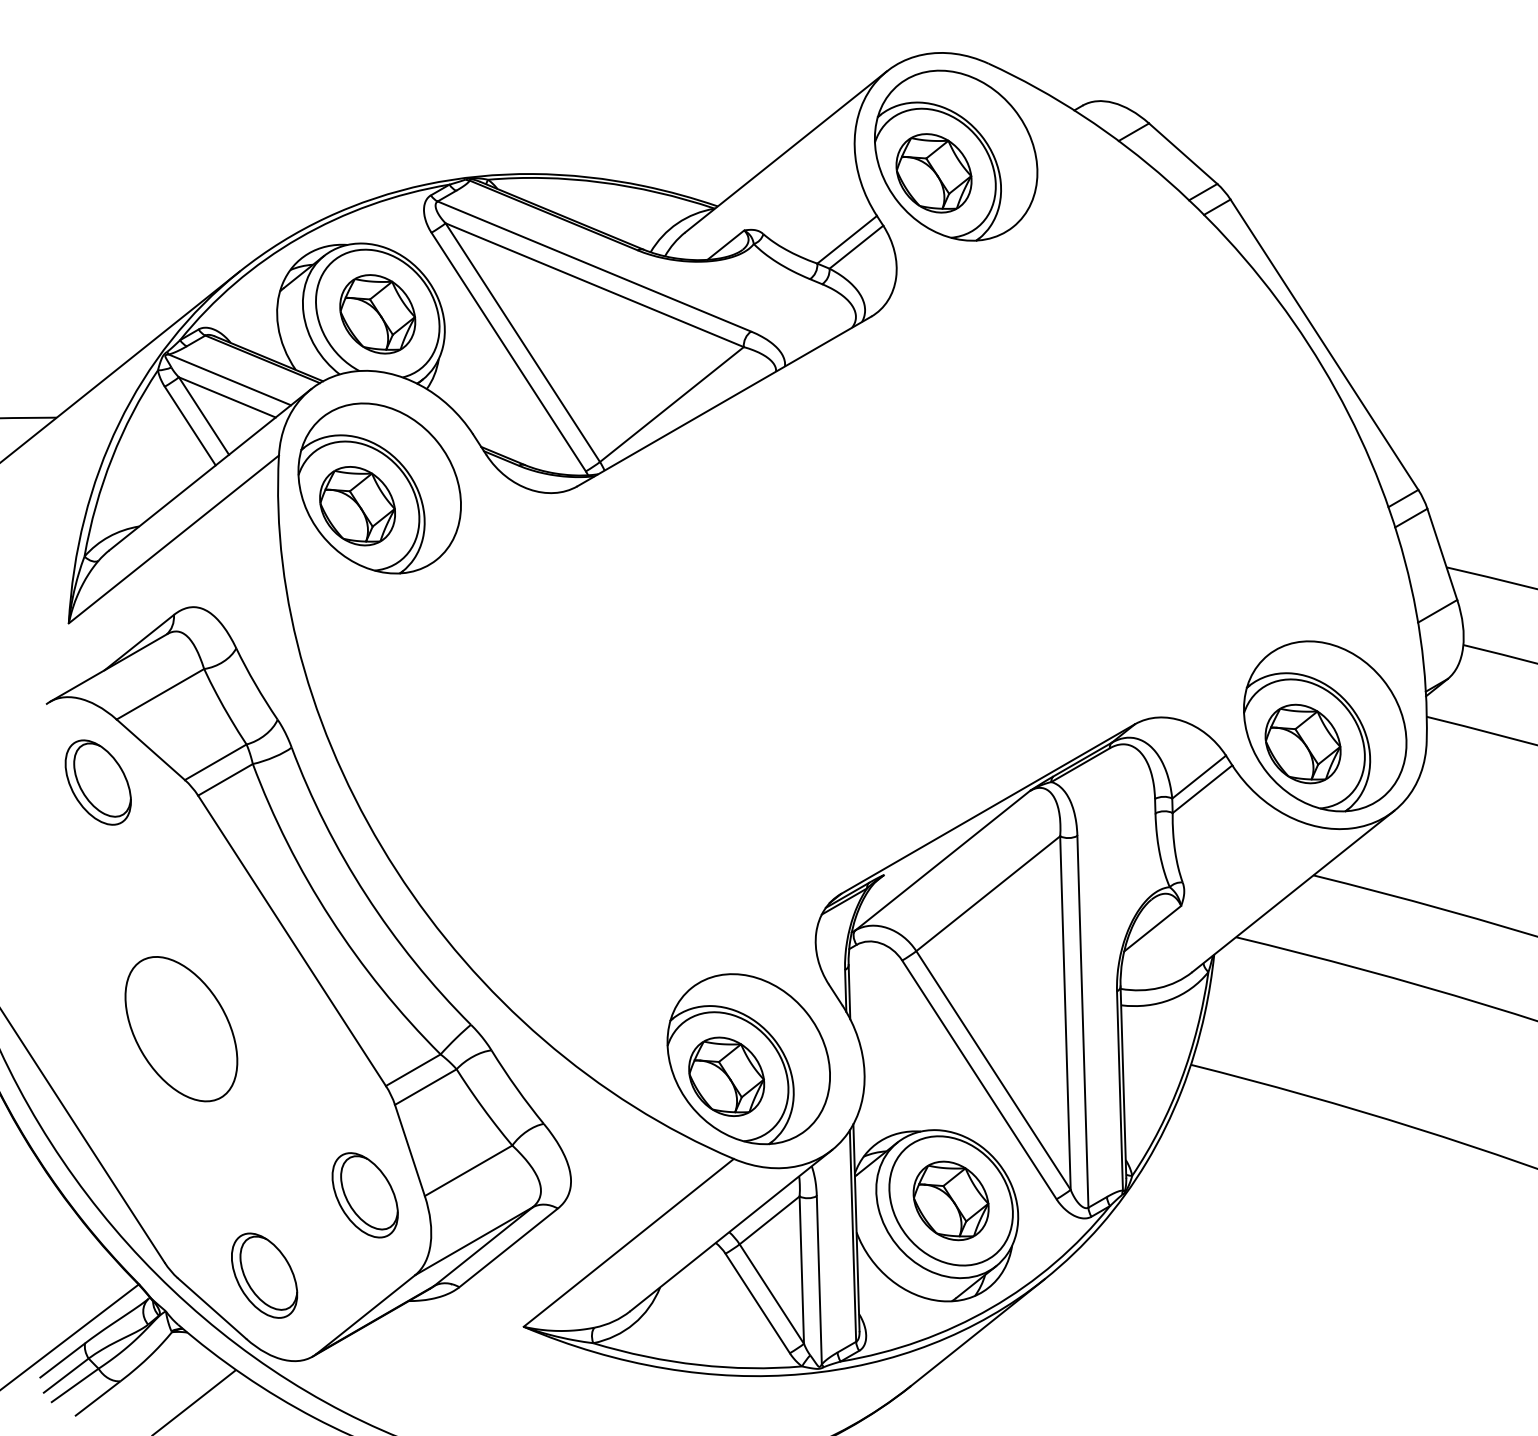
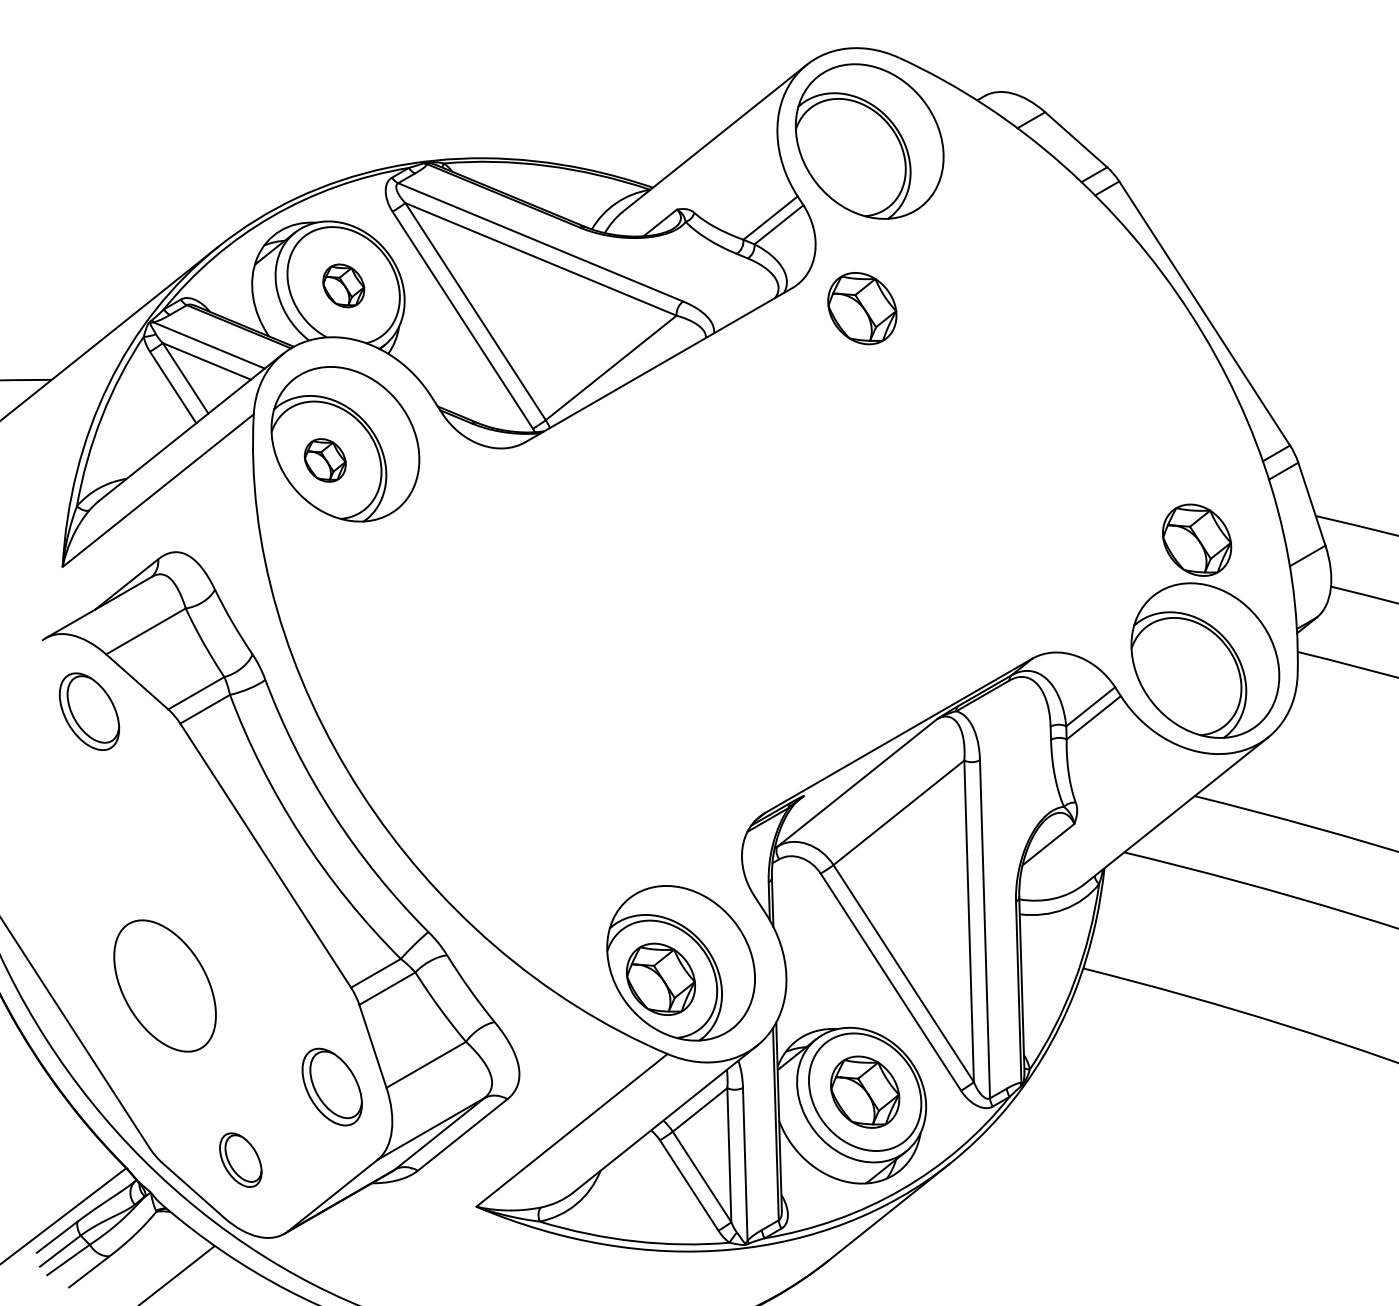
part: (933, 173) -> (861, 308), moved
part: (377, 314) -> (343, 286), size x0.6
part: (357, 506) -> (325, 460), size x0.6
part: (1302, 743) -> (1196, 539), moved
part: (181, 1029) -> (165, 986), moved
part: (264, 1275) -> (240, 1160), size x0.7

